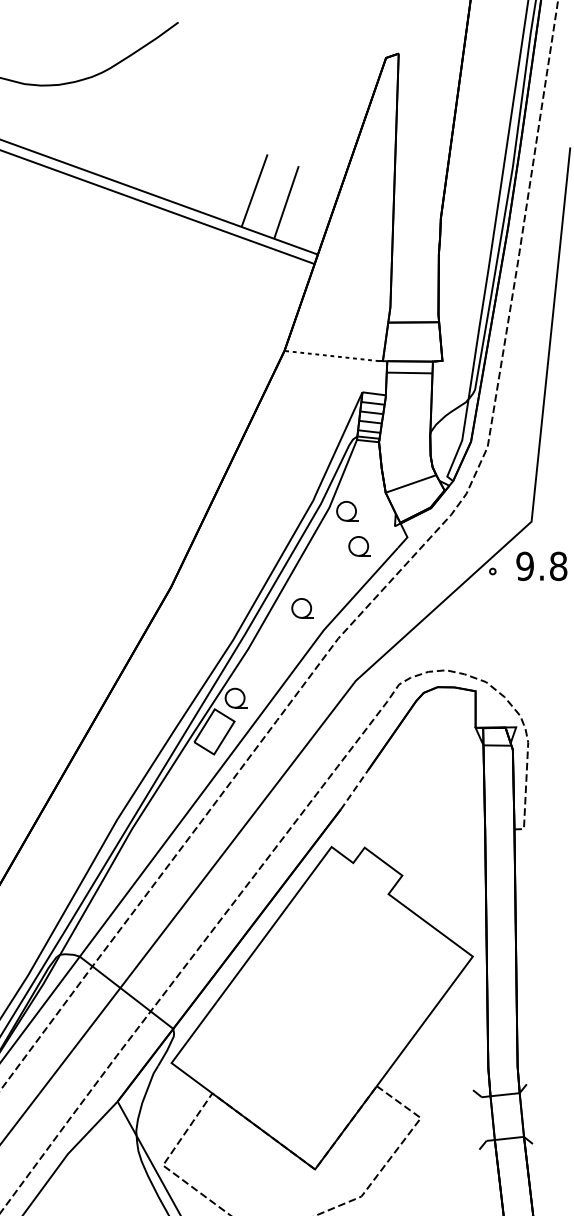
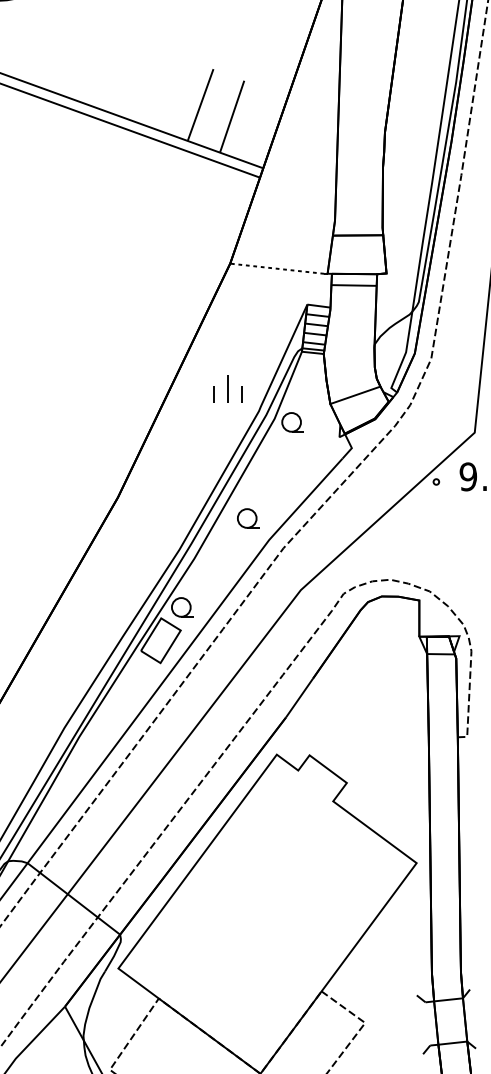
part: (281, 477) -> (227, 388), added
part: (359, 546) -> (304, 457), removed
line: (354, 789) -> (299, 697), dashed -> solid

